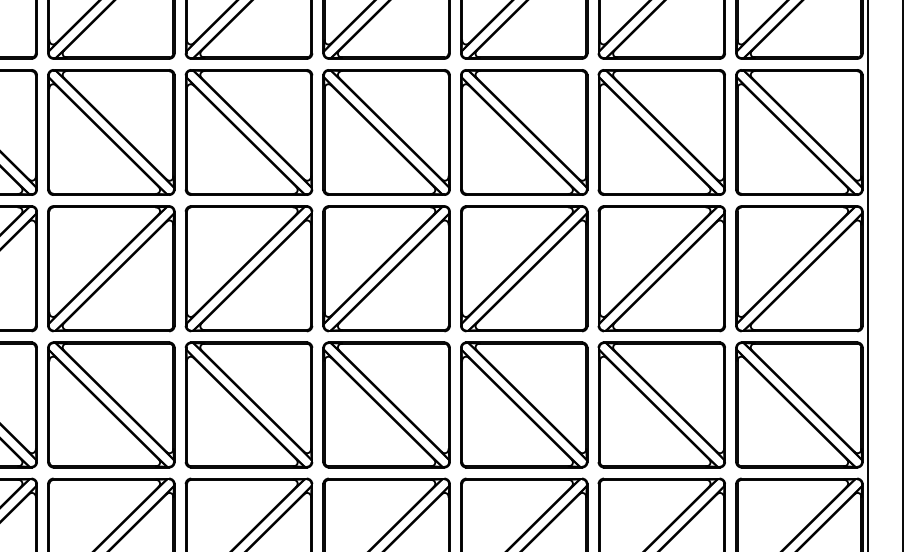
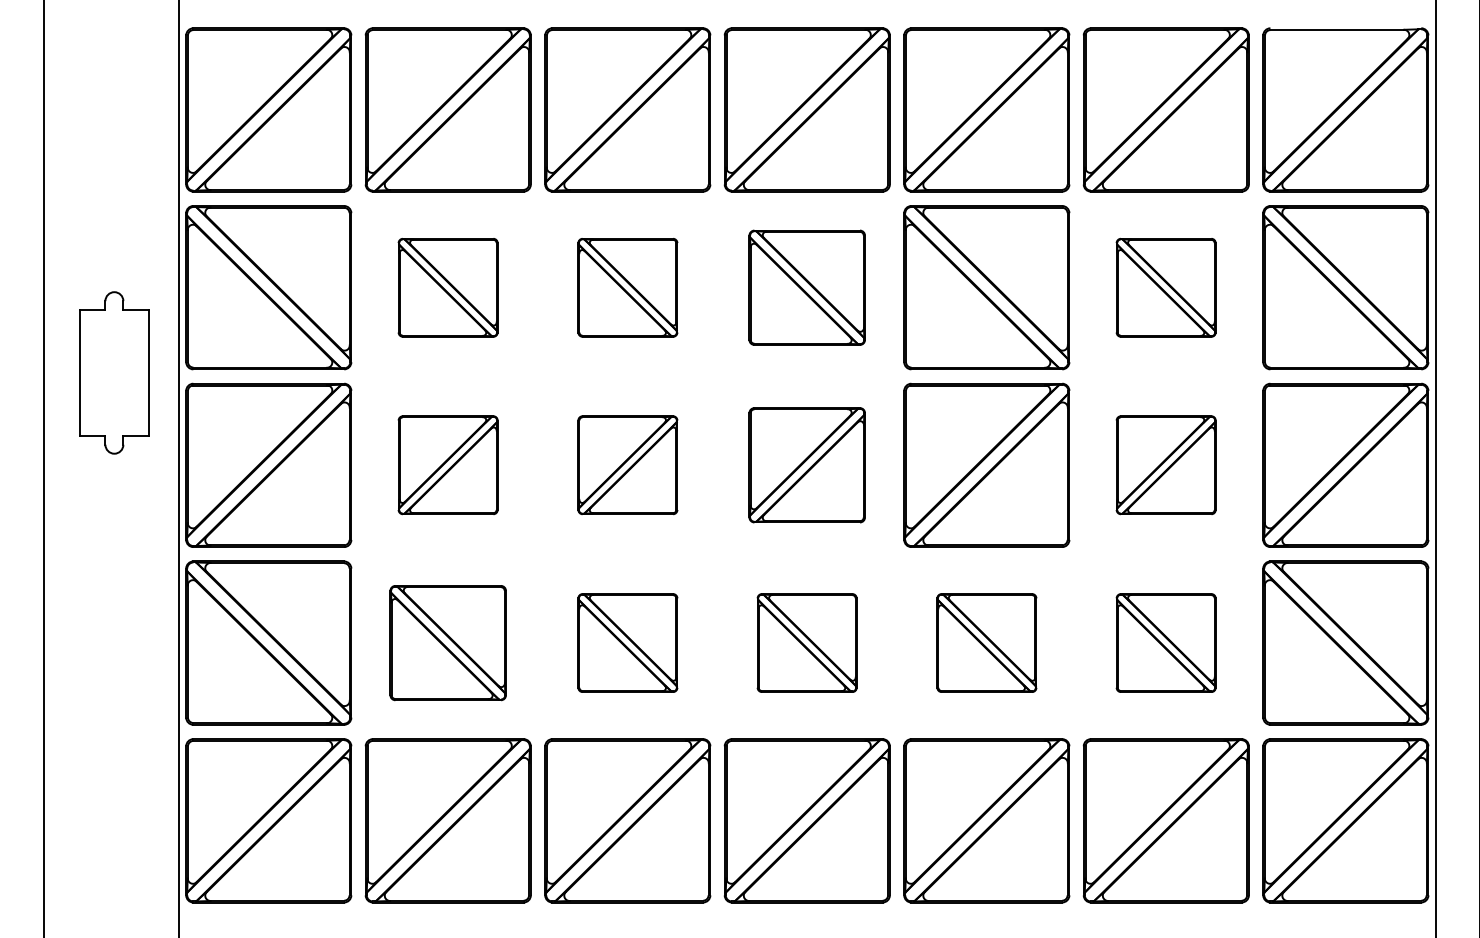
part: (110, 132) -> (447, 287), size x0.6
part: (248, 132) -> (627, 287), size x0.6
part: (385, 132) -> (806, 287), size x0.7
part: (661, 132) -> (1165, 287), size x0.6
part: (110, 268) -> (447, 464), size x0.6
part: (248, 268) -> (627, 464), size x0.6
part: (385, 268) -> (806, 464), size x0.7
part: (661, 268) -> (1165, 464), size x0.6
part: (110, 404) -> (447, 642), size x0.7
part: (248, 404) -> (627, 642), size x0.6
part: (385, 404) -> (806, 642), size x0.6
part: (523, 404) -> (986, 642), size x0.6
part: (661, 404) -> (1165, 642), size x0.6

